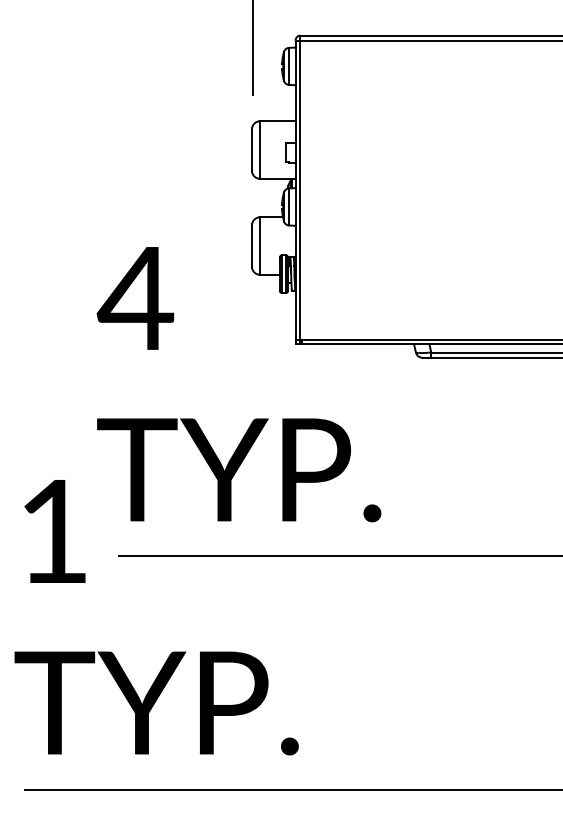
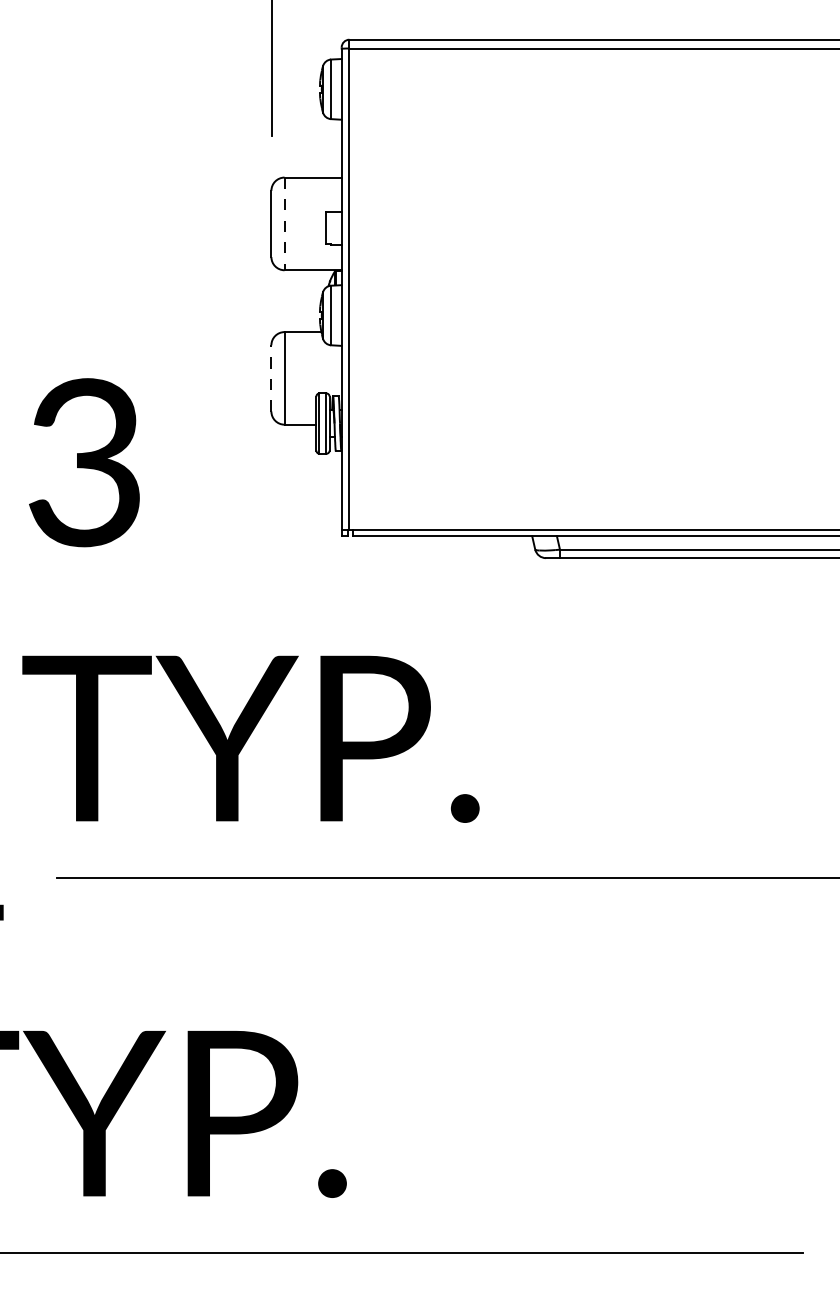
line: (260, 150) -> (285, 224), solid -> dashed
line: (251, 246) -> (270, 379), solid -> dashed
text: (135, 298) -> (84, 462), 4 -> 3

